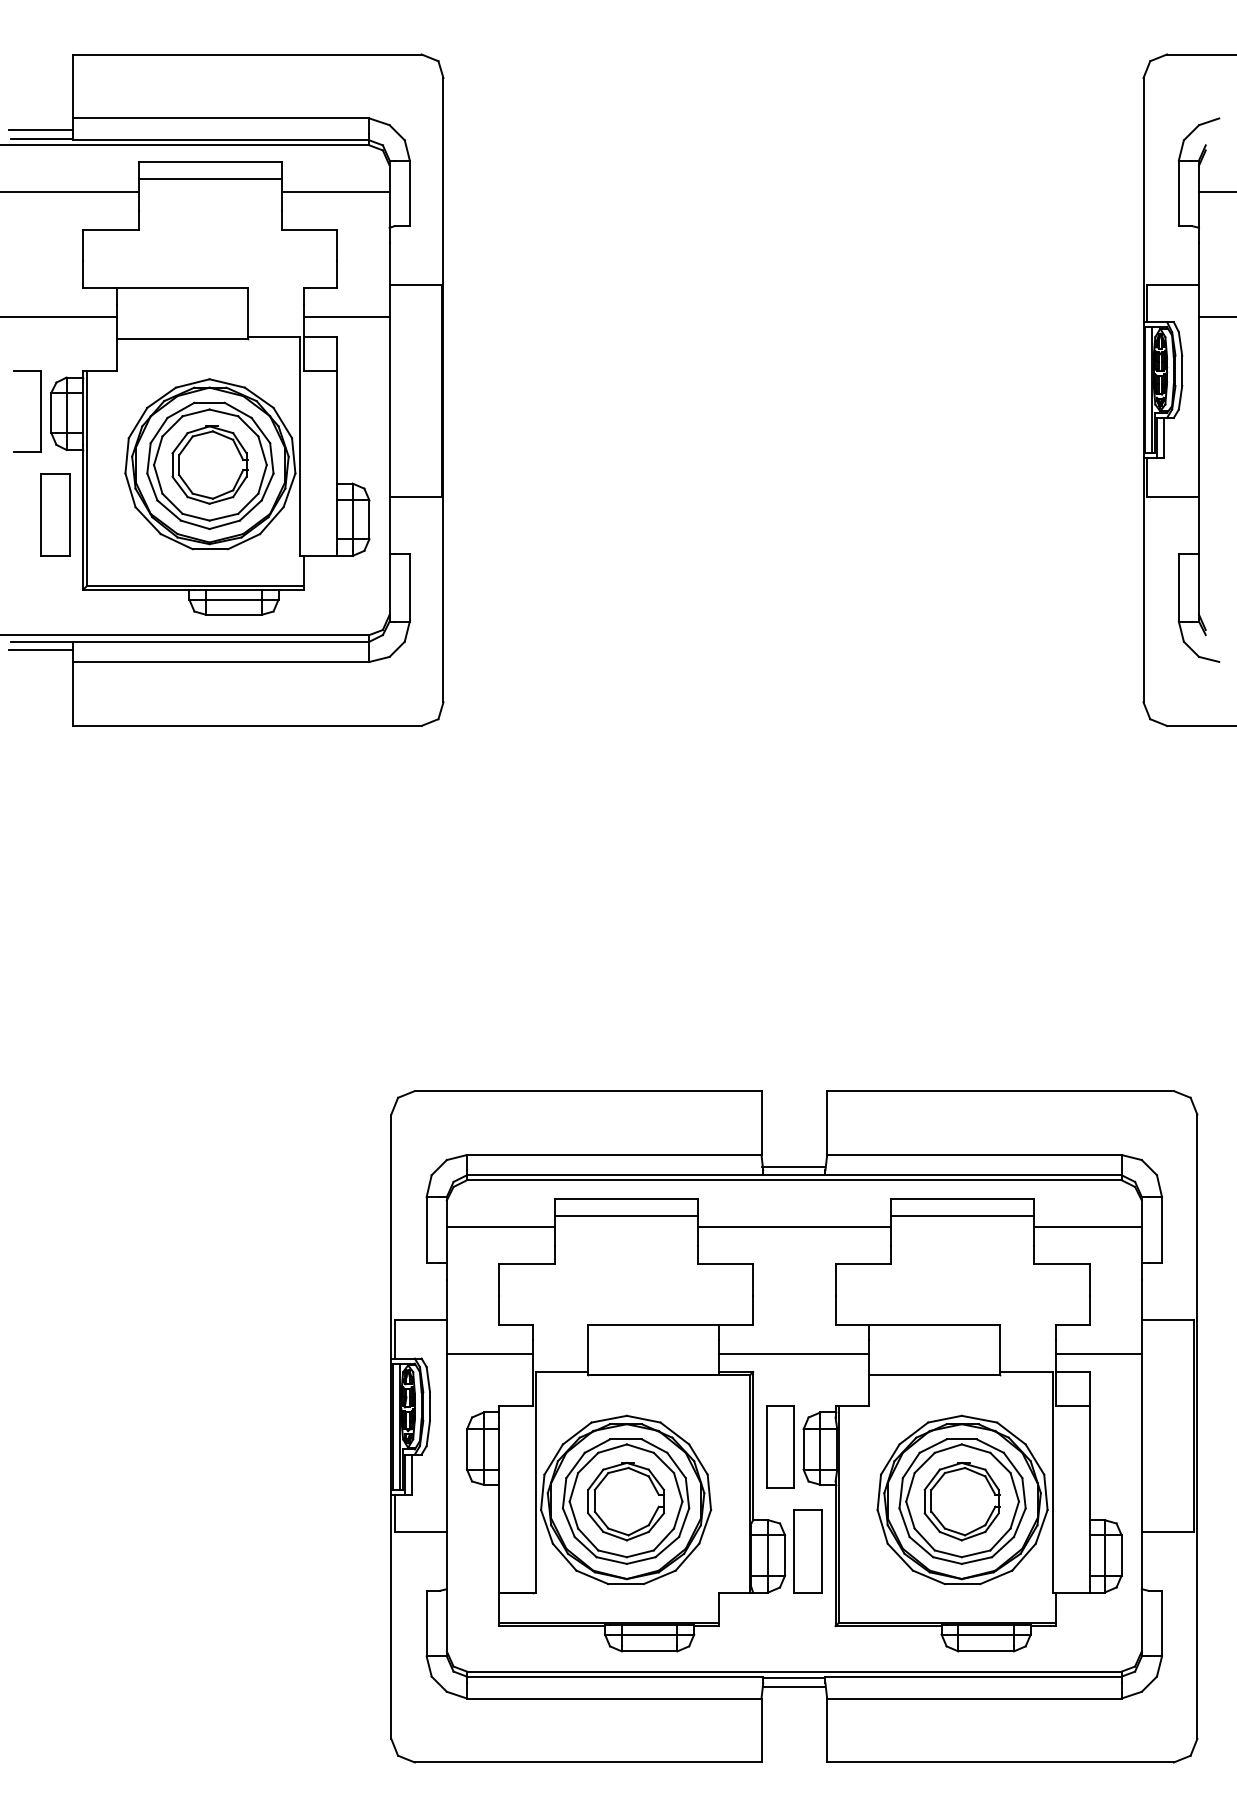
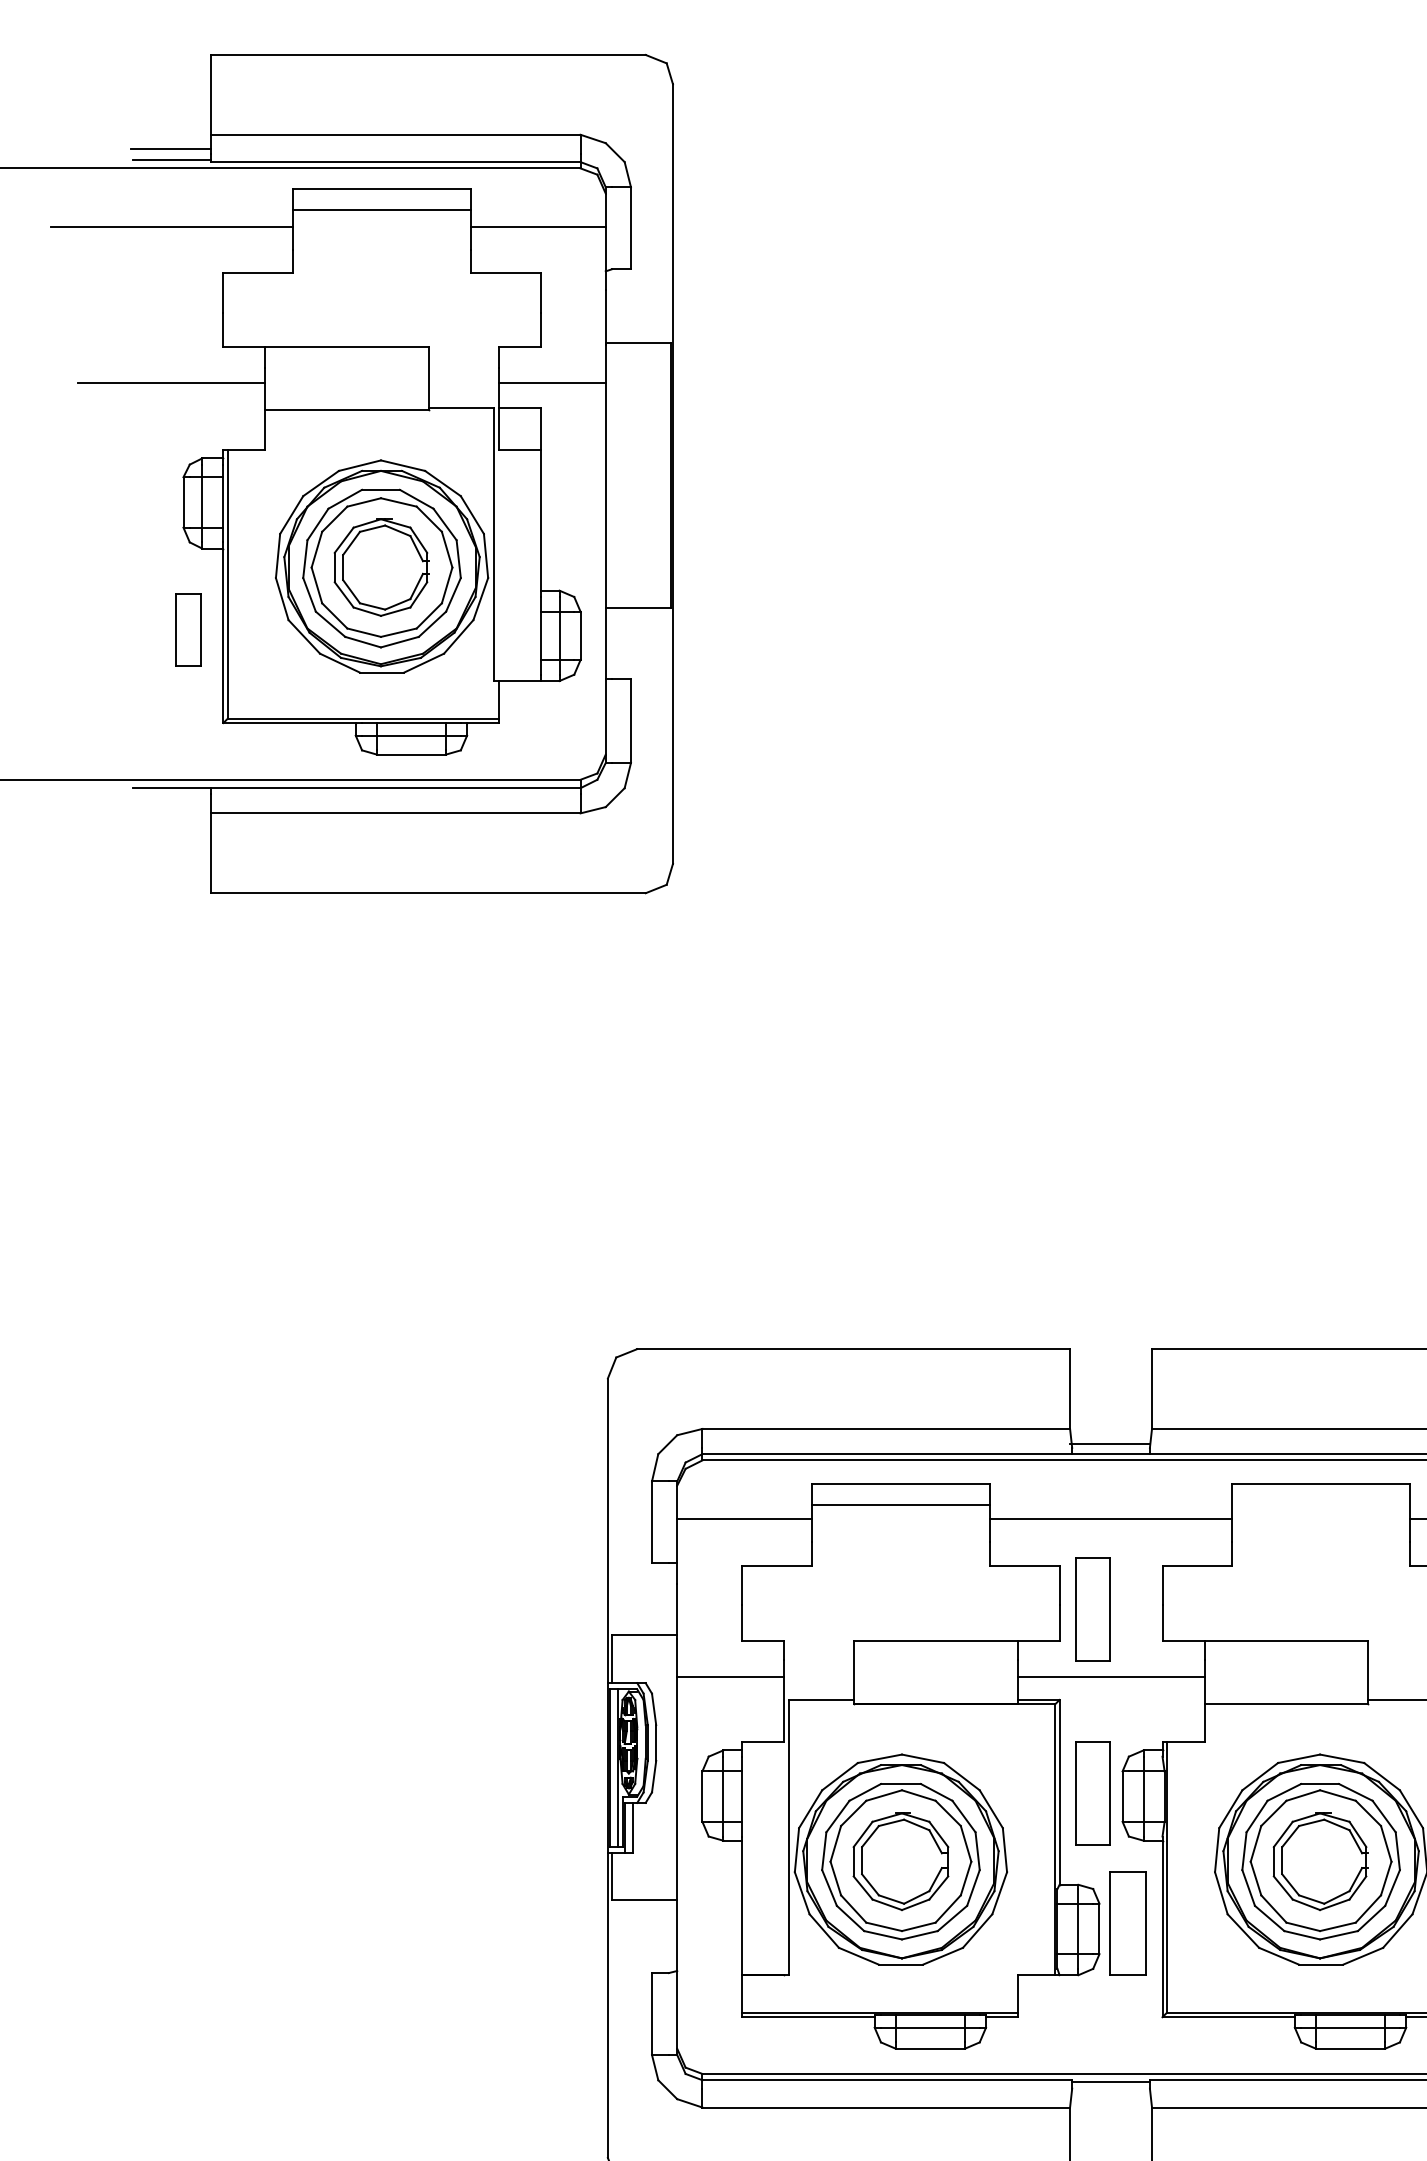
part: (40, 411) -> (169, 500), removed
part: (55, 514) -> (188, 629), size x0.7
line: (41, 650) -> (171, 799), removed
line: (962, 1215) -> (1320, 1504), removed
part: (780, 1299) -> (1093, 1609), added
line: (794, 1686) -> (1111, 2092), removed

